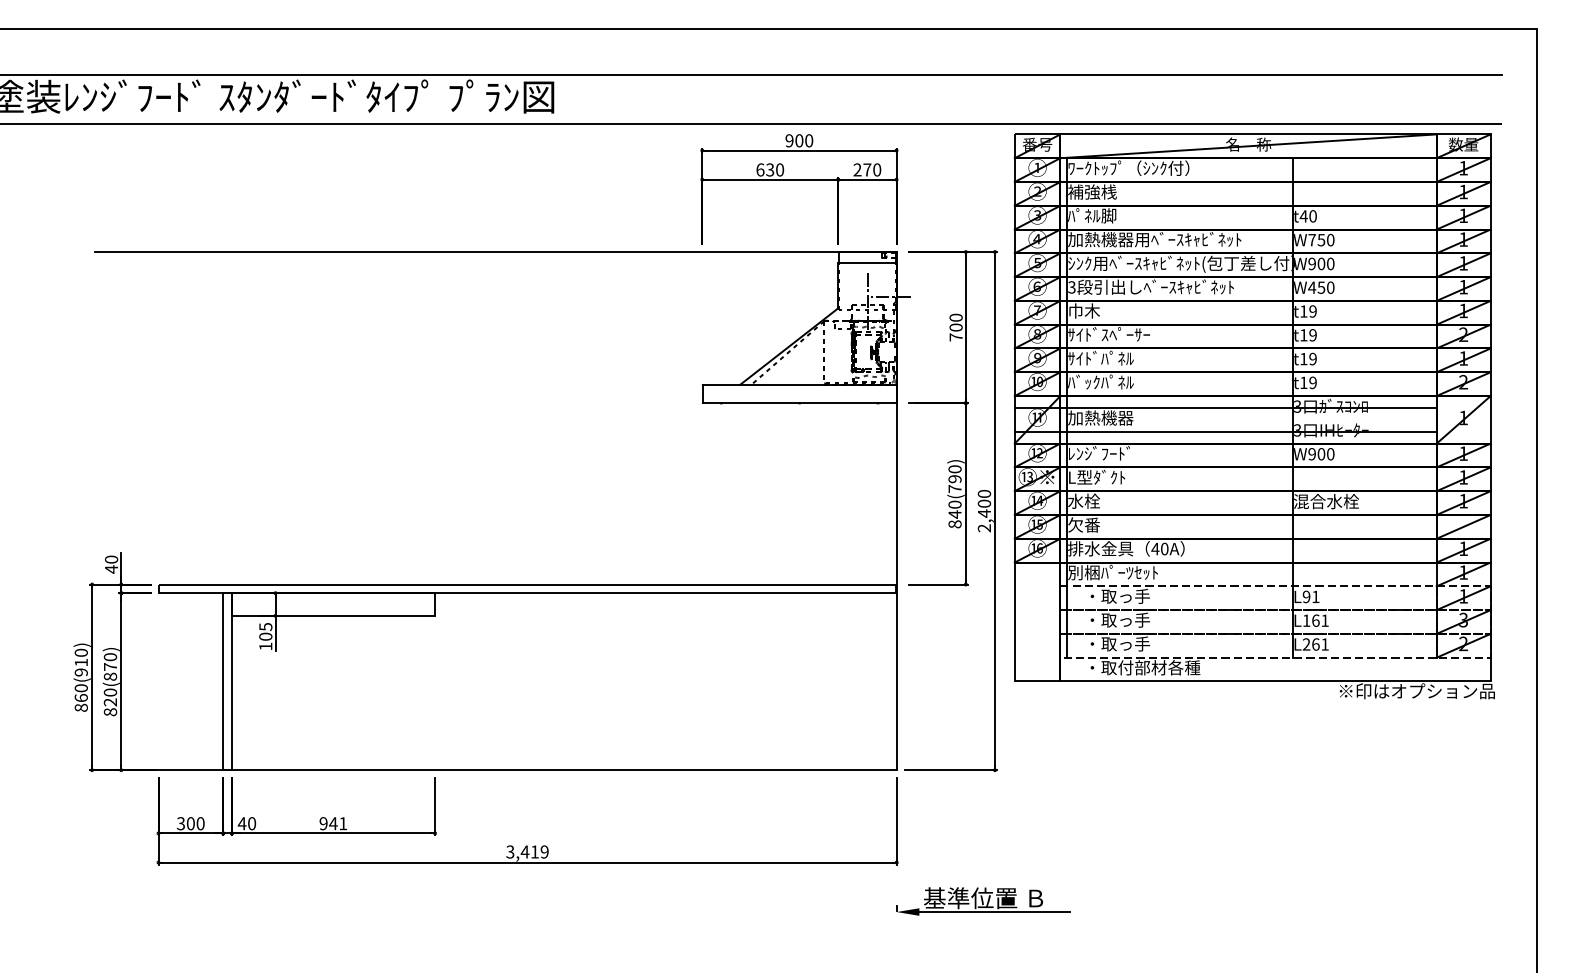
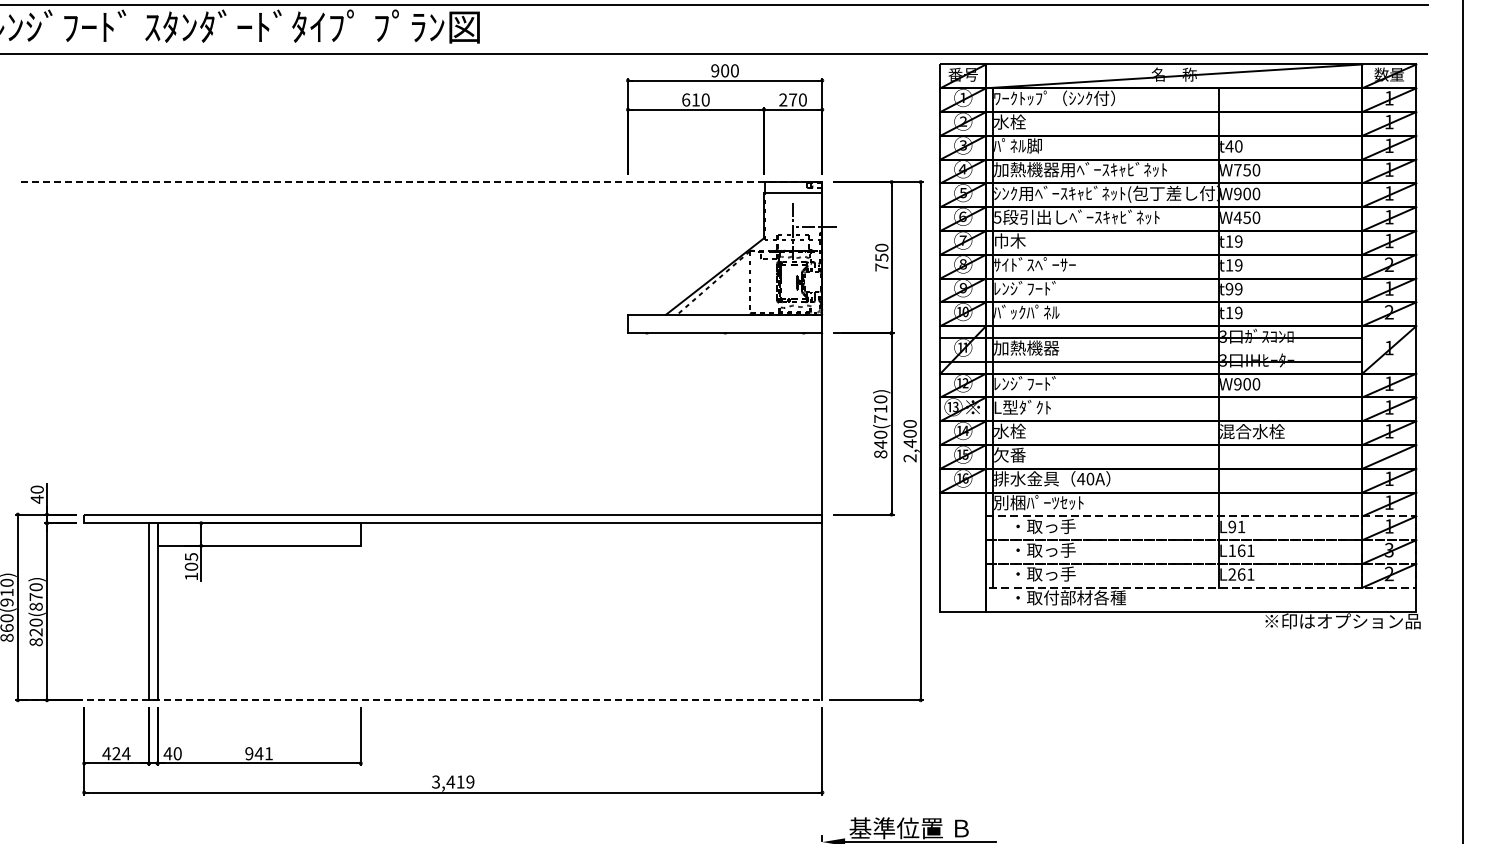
text: (770, 169) -> (696, 99), 630 -> 610
text: (1092, 191) -> (1018, 121), 補強桟 -> 水栓
line: (496, 252) -> (422, 182), solid -> dashed
text: (1071, 286) -> (997, 216), 3 -> 5
text: (955, 327) -> (881, 257), 700 -> 750
text: (1100, 357) -> (1026, 287), ｻｲﾄﾞﾊﾟﾈﾙ -> ﾚﾝｼﾞﾌｰﾄﾞ
text: (1303, 358) -> (1229, 288), t19 -> t99
text: (954, 479) -> (880, 409), 840(790) -> 840(710)
line: (496, 770) -> (422, 700), solid -> dashed
text: (190, 823) -> (116, 753), 300 -> 424

